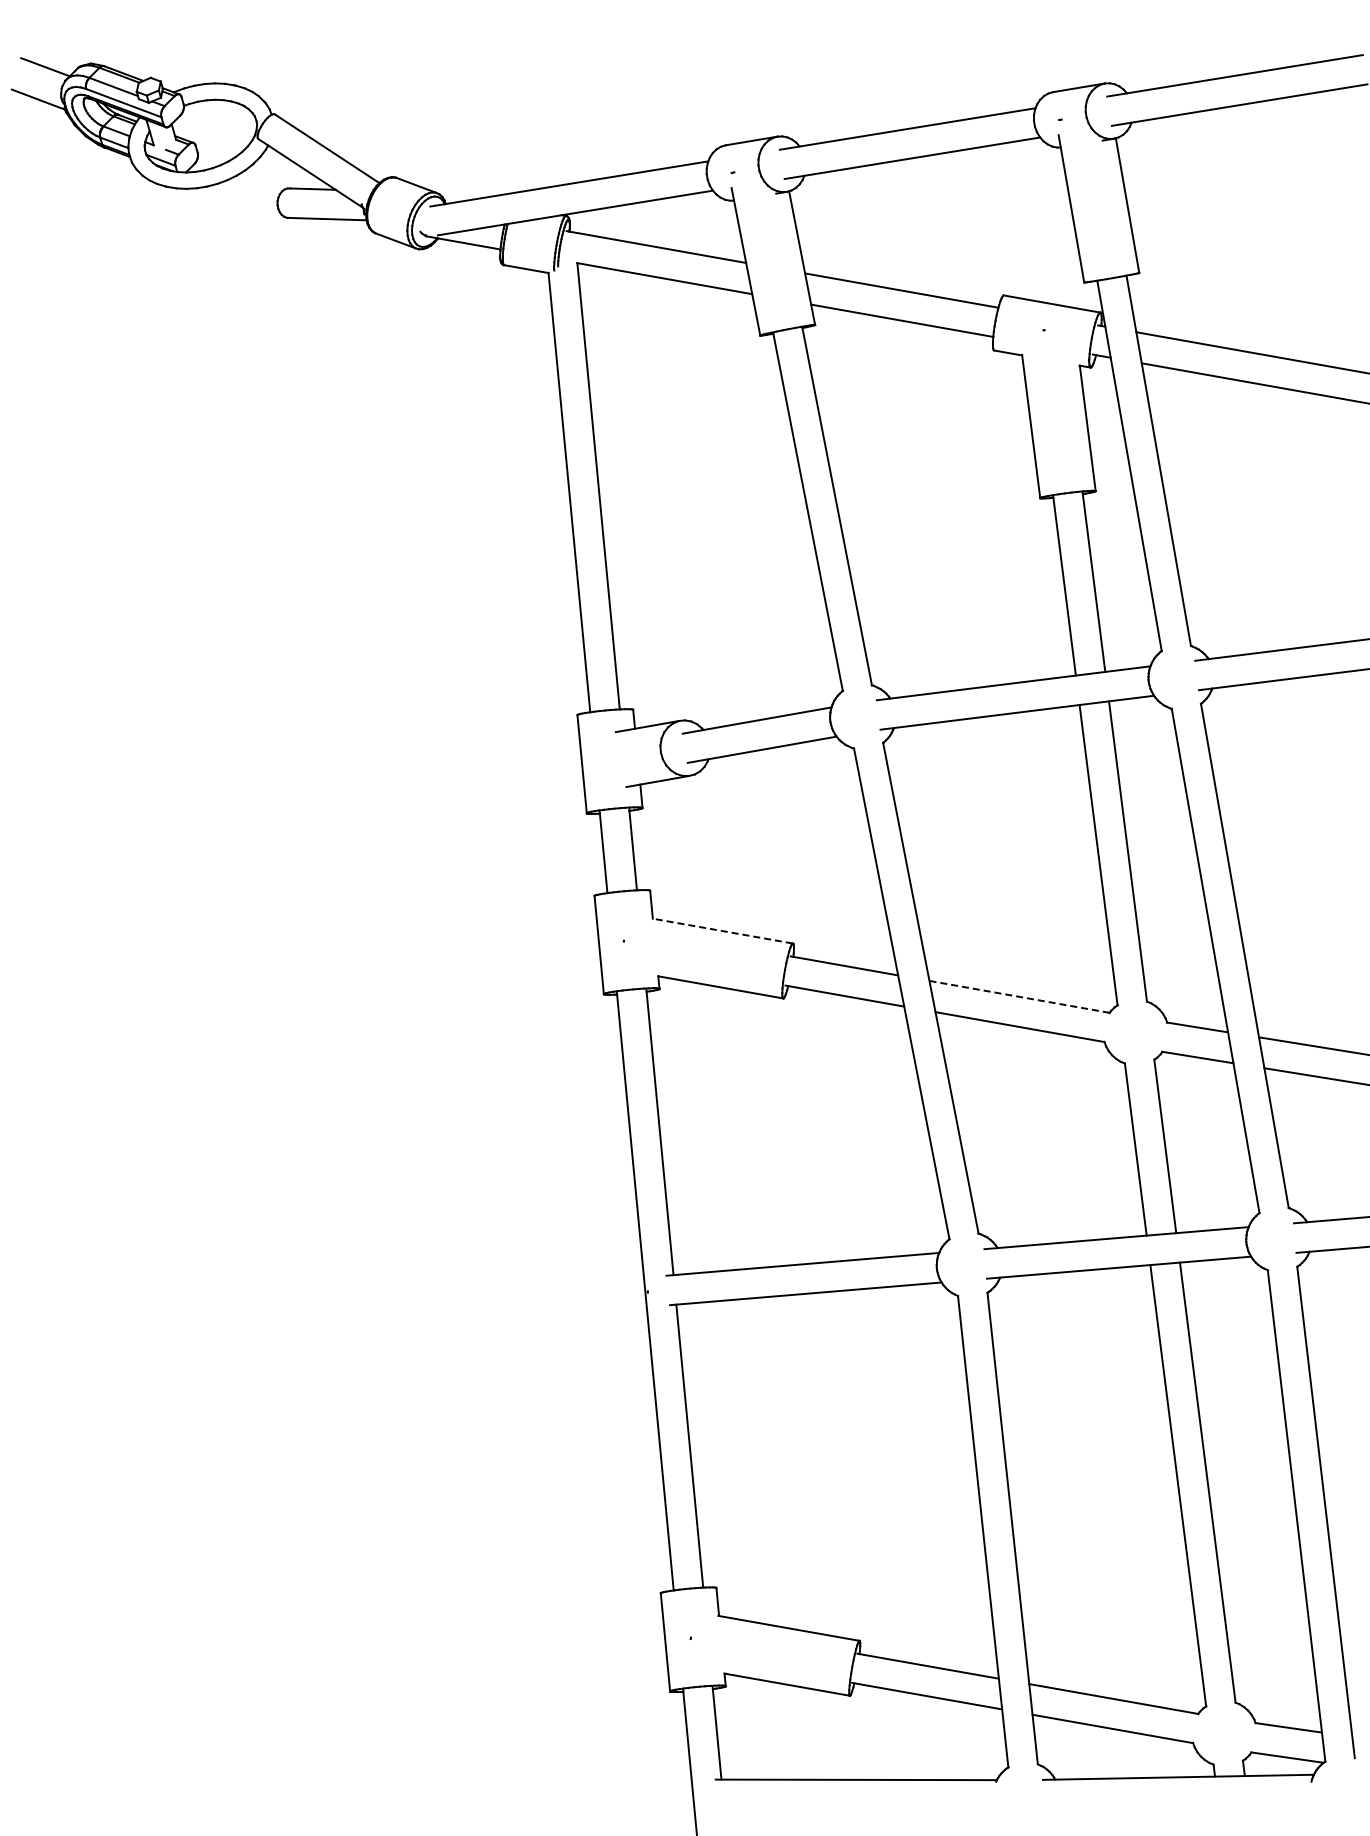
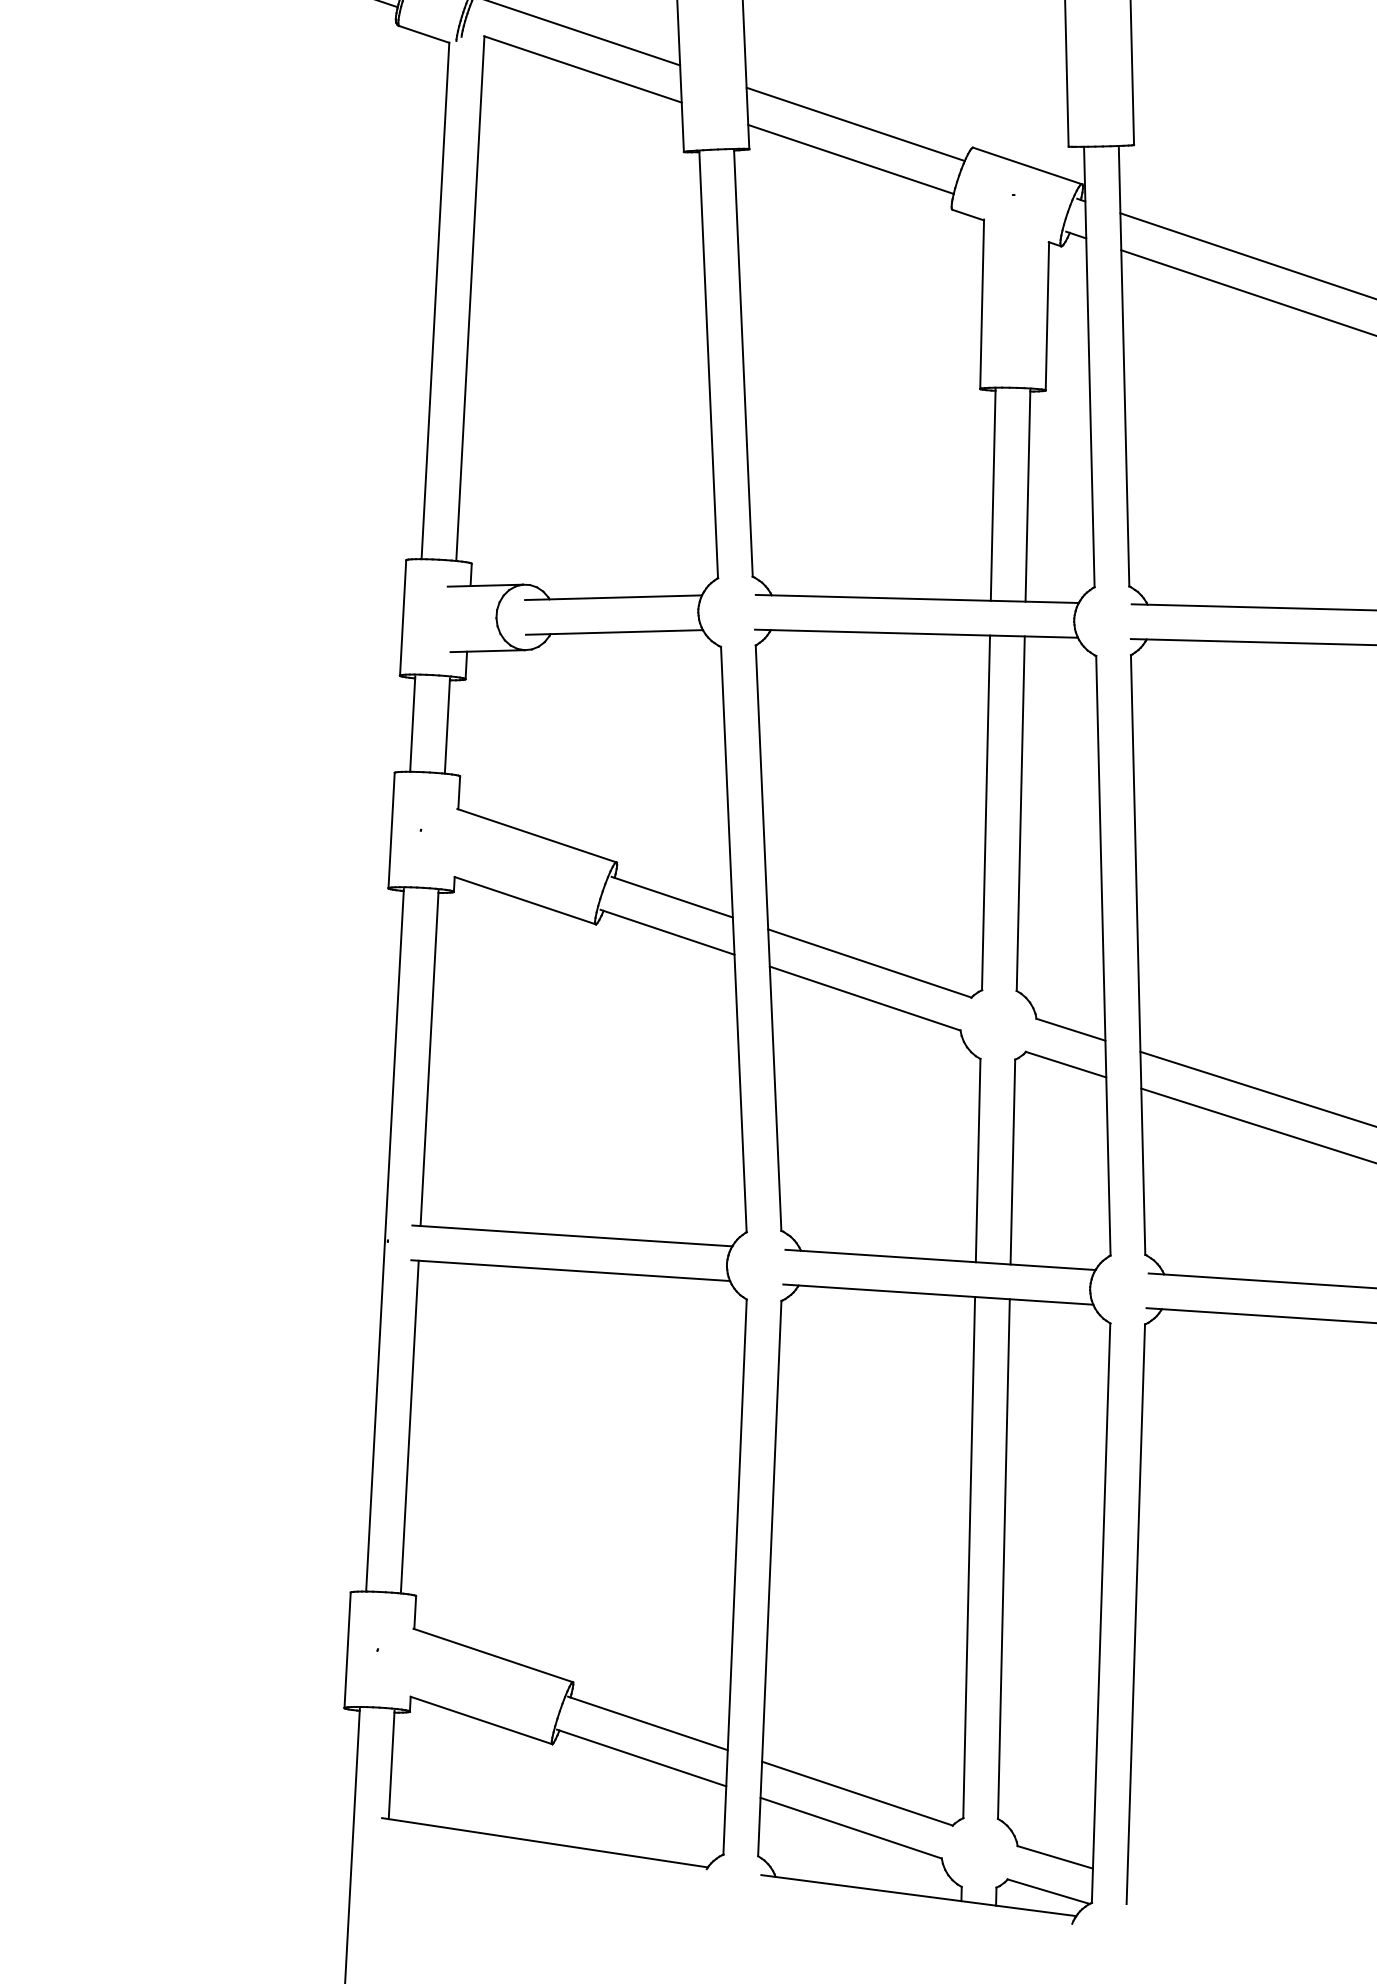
line: (721, 930) -> (535, 834), dashed -> solid
line: (1019, 996) -> (869, 963), dashed -> solid

